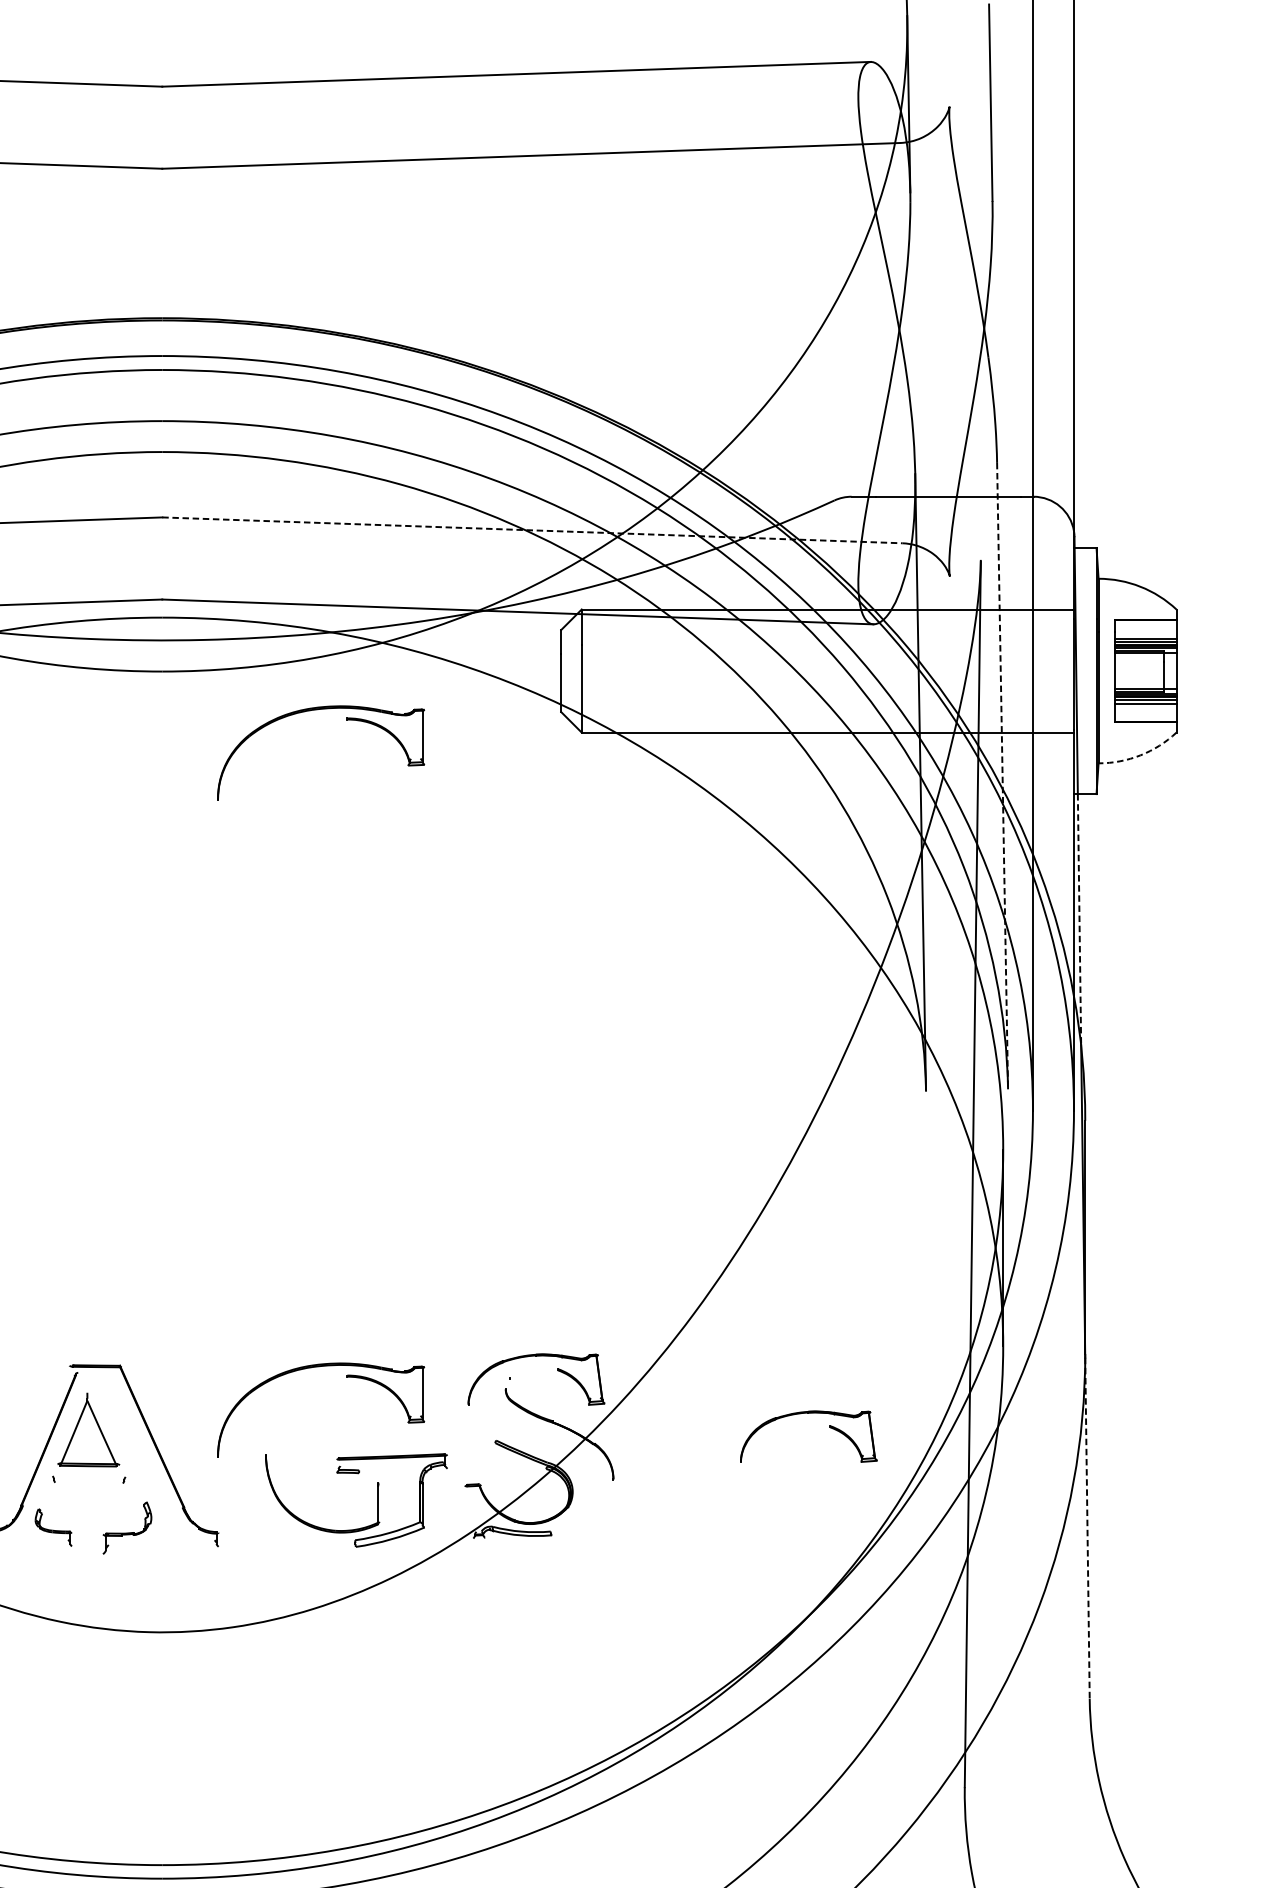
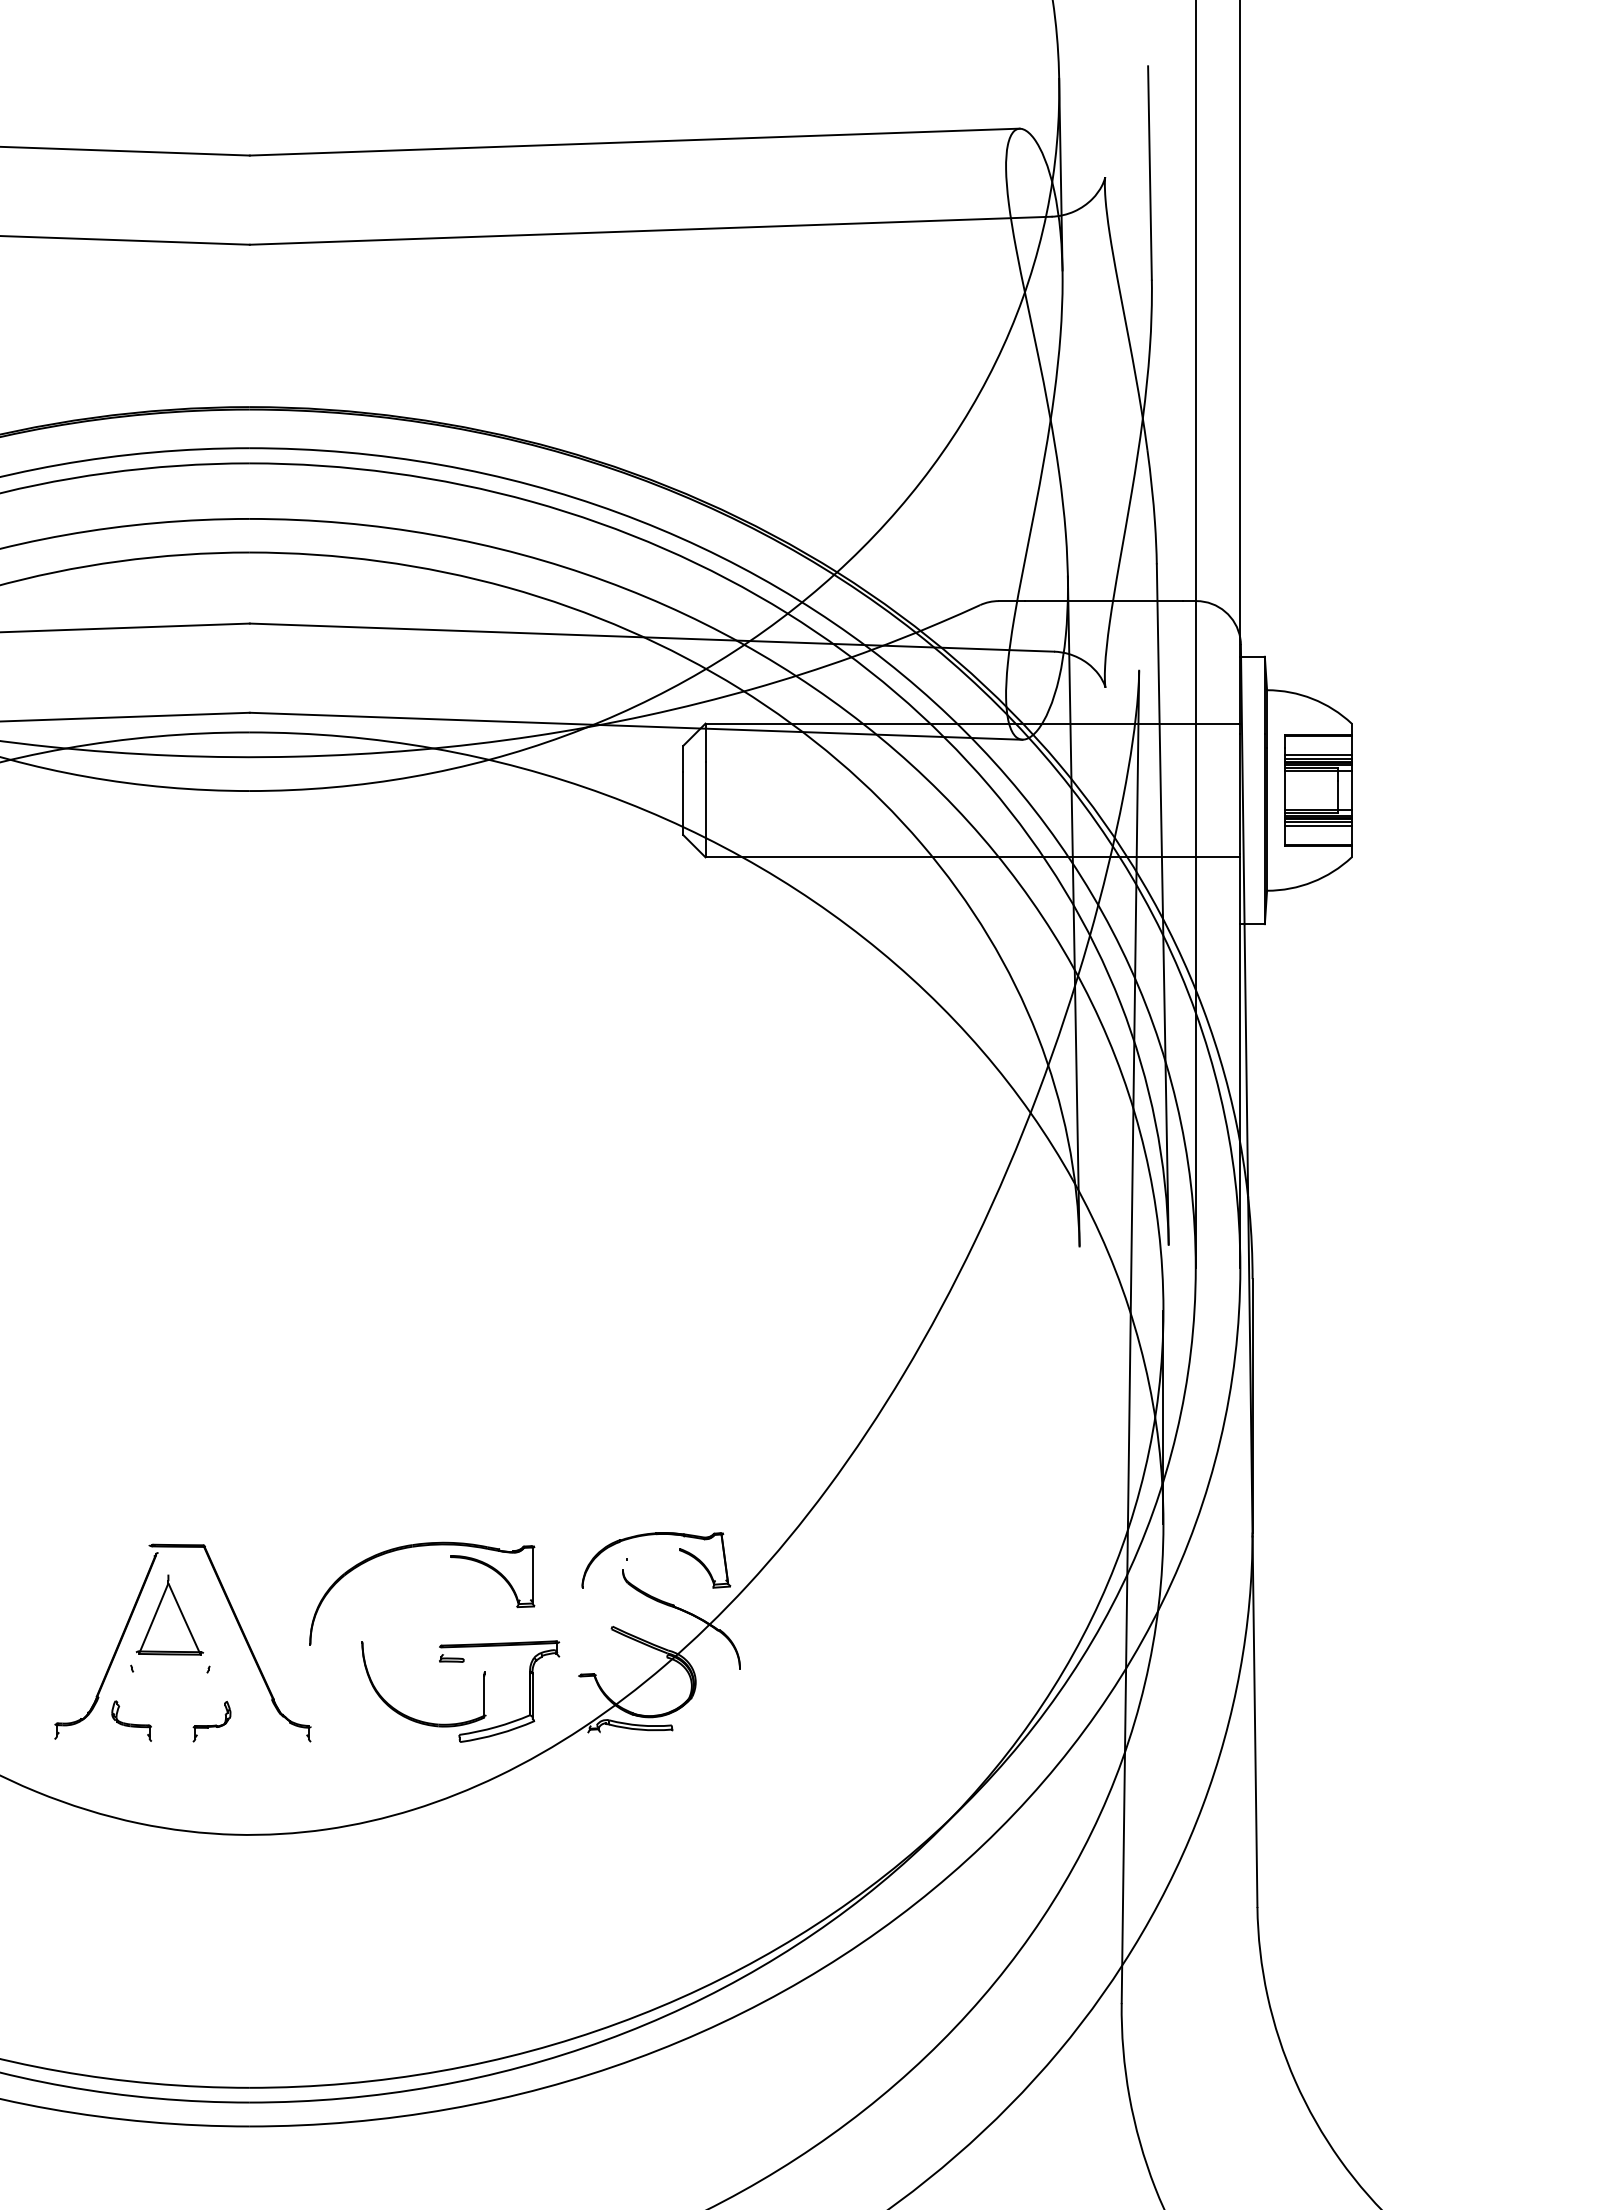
line: (532, 530) -> (652, 637), dashed -> solid
part: (347, 719) -> (450, 843), removed
arc: (1140, 755) -> (1312, 882), dashed -> solid
line: (1002, 776) -> (1162, 905), dashed -> solid
line: (1079, 920) -> (1246, 1061), dashed -> solid
part: (830, 1428) -> (975, 1613), removed
part: (127, 1527) -> (211, 1721), size x0.71
line: (1087, 1528) -> (1255, 1722), dashed -> solid

